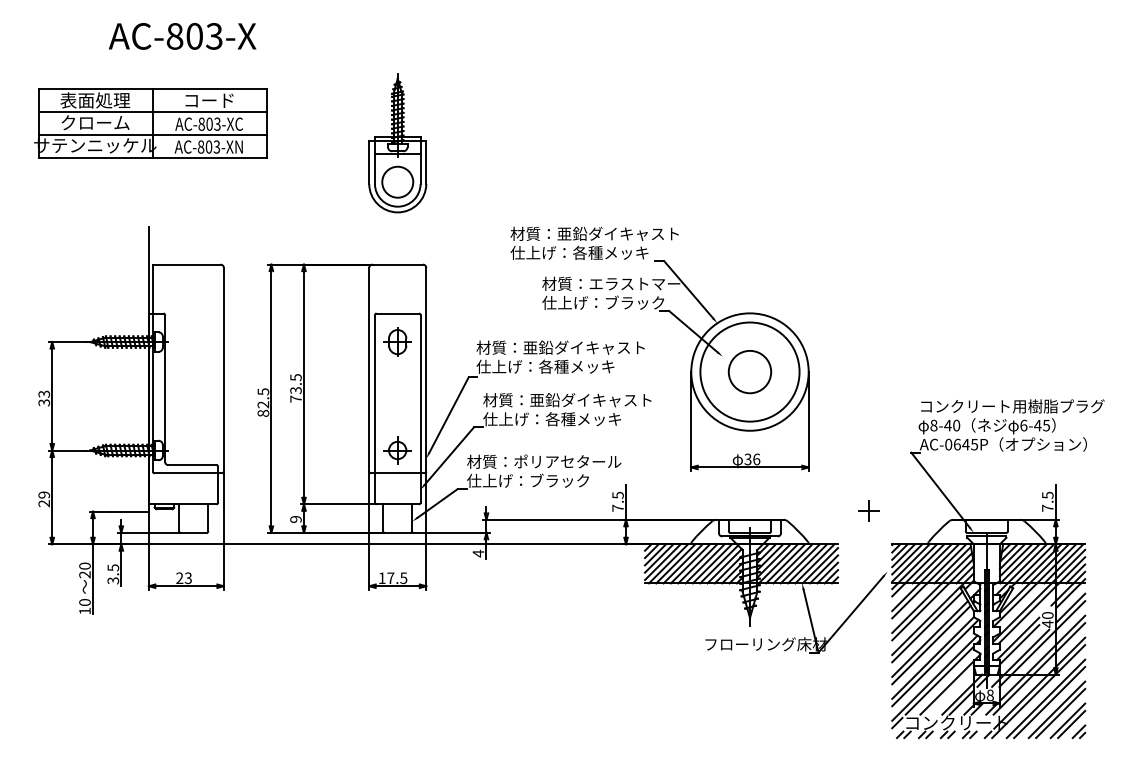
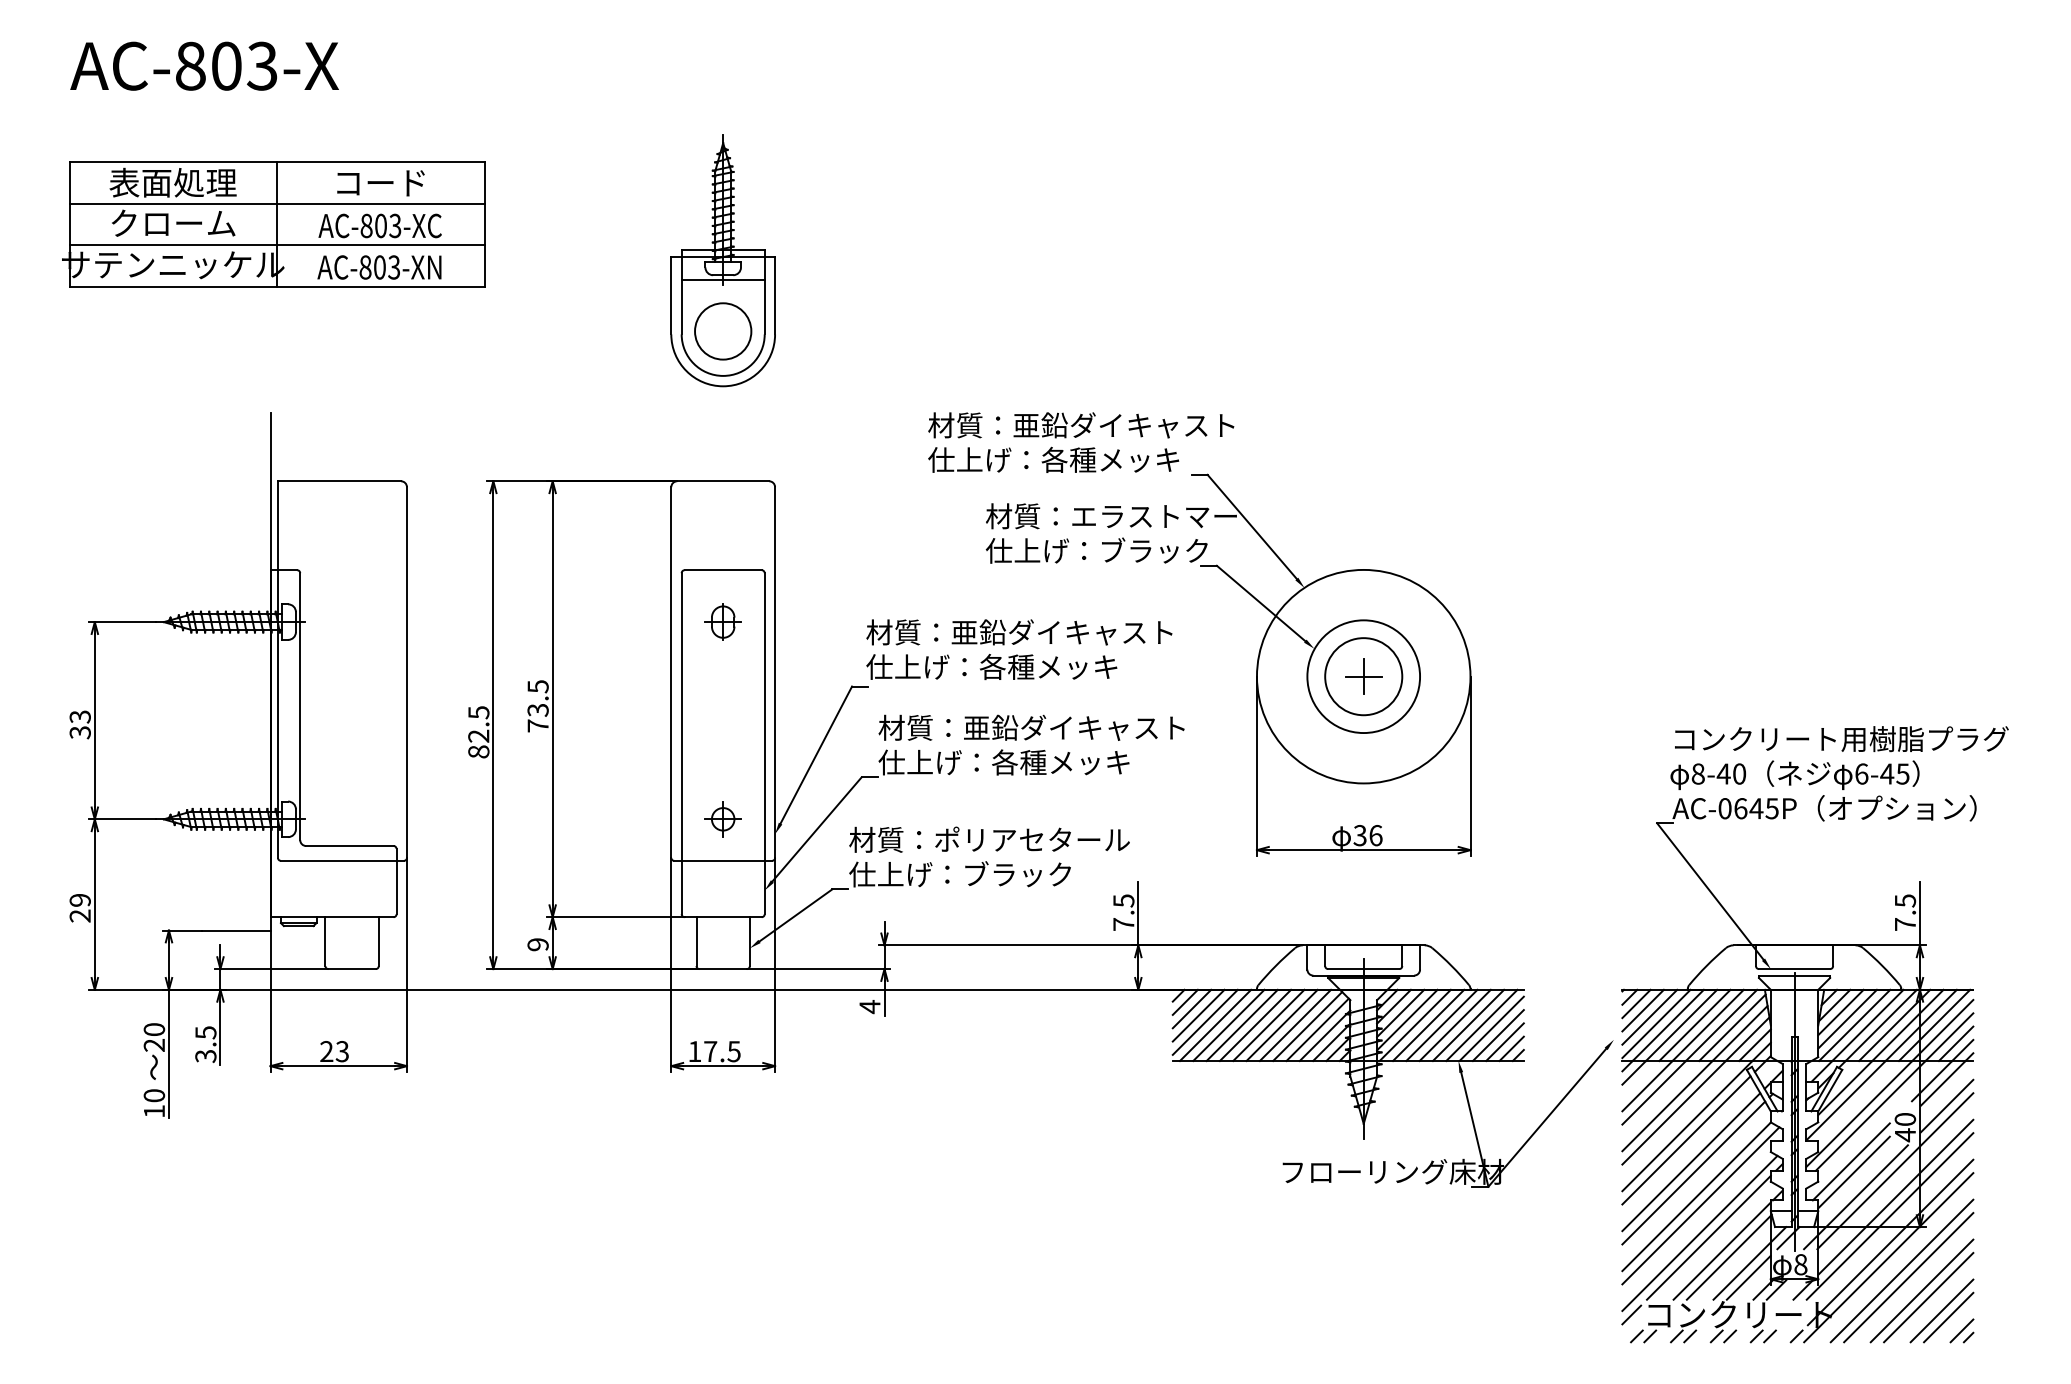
text: (182, 36) -> (204, 66), moved
part: (397, 341) -> (722, 621), size x0.71
circle: (749, 372) -> (1362, 677), size x0.62
part: (397, 450) -> (722, 819), size x0.71
part: (868, 510) -> (1362, 675), moved
line: (950, 691) -> (1728, 1257), added

